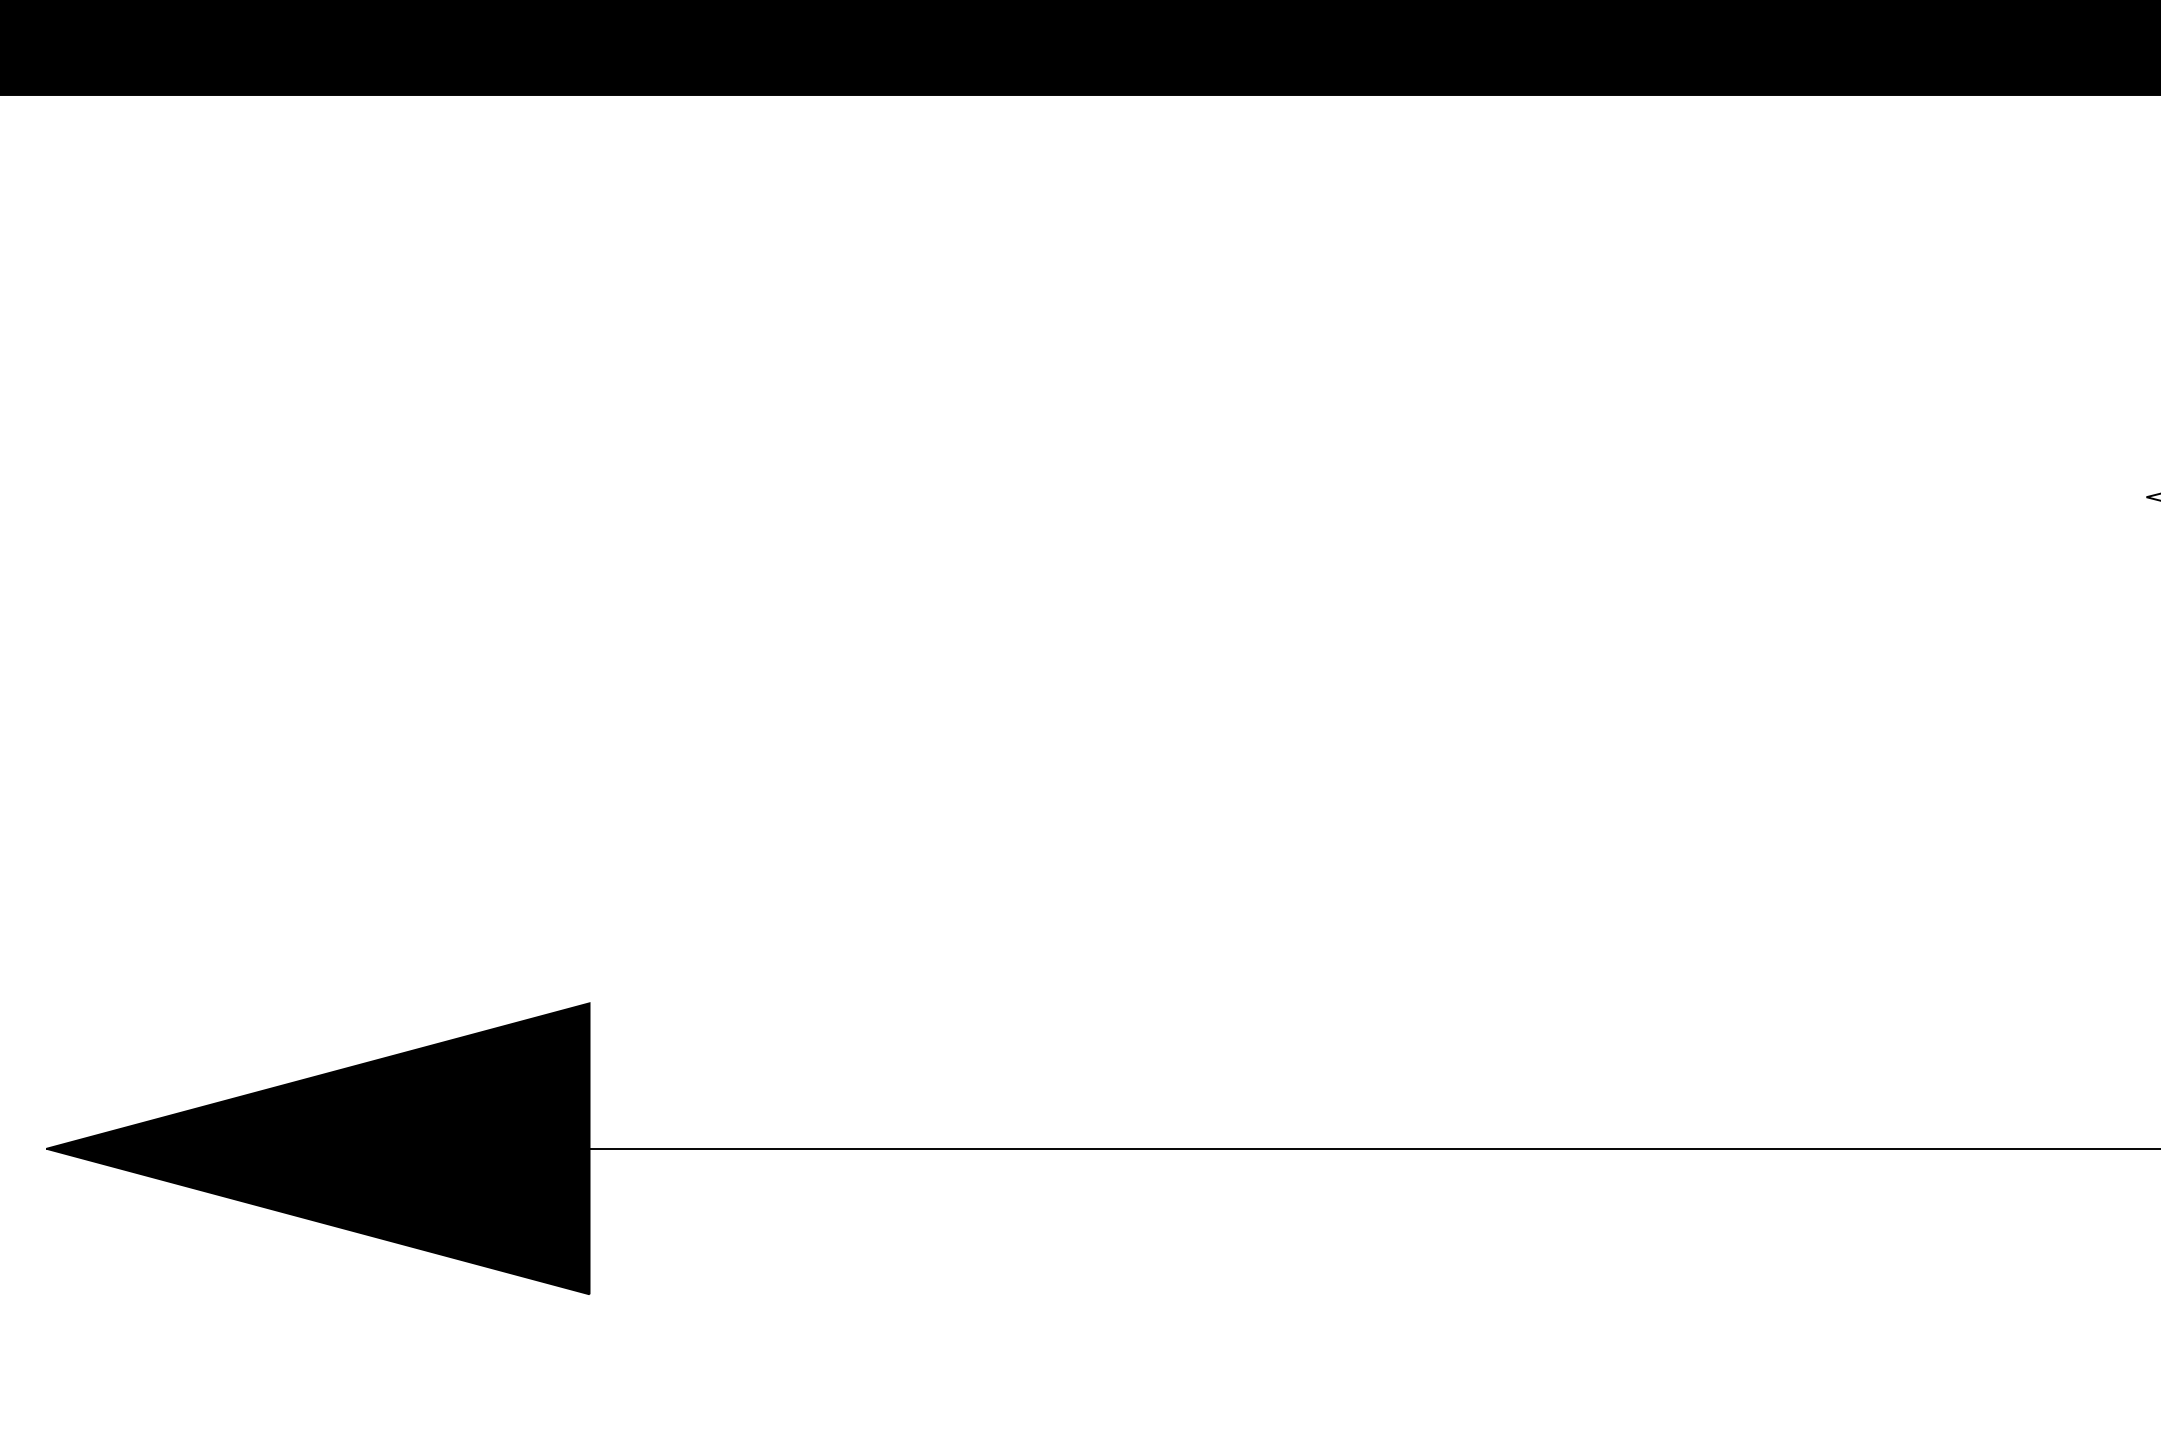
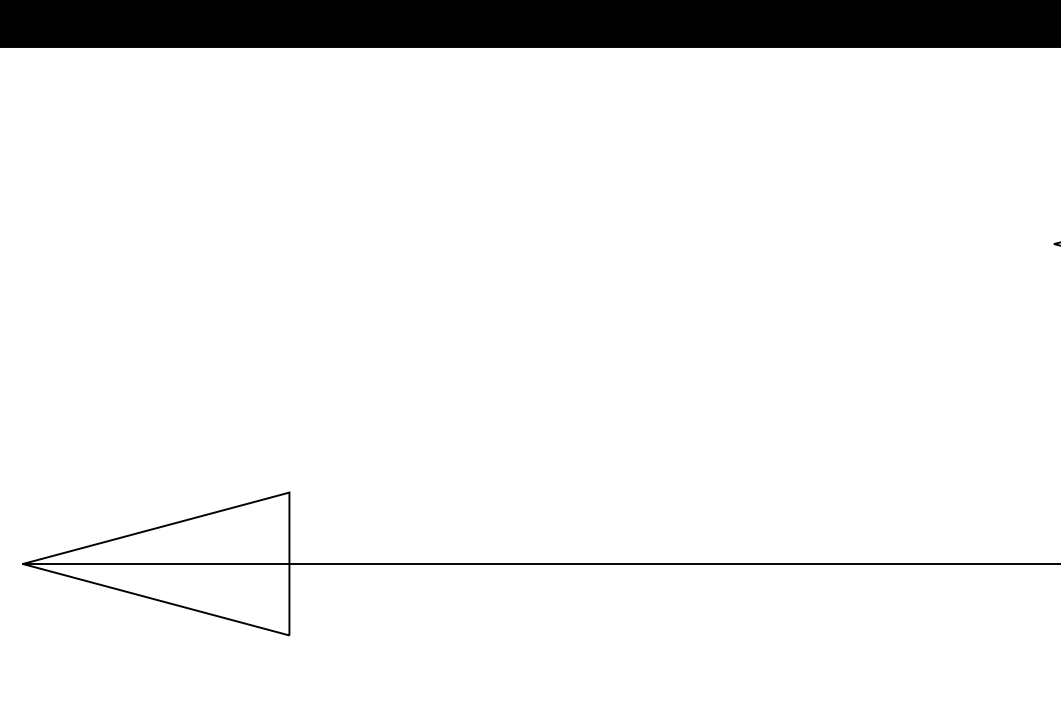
fill: (316, 1147) -> (155, 563), removed

